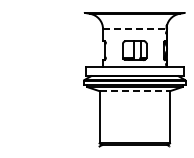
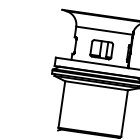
line: (134, 29) -> (104, 30), dashed -> solid
line: (135, 91) -> (97, 86), dashed -> solid

